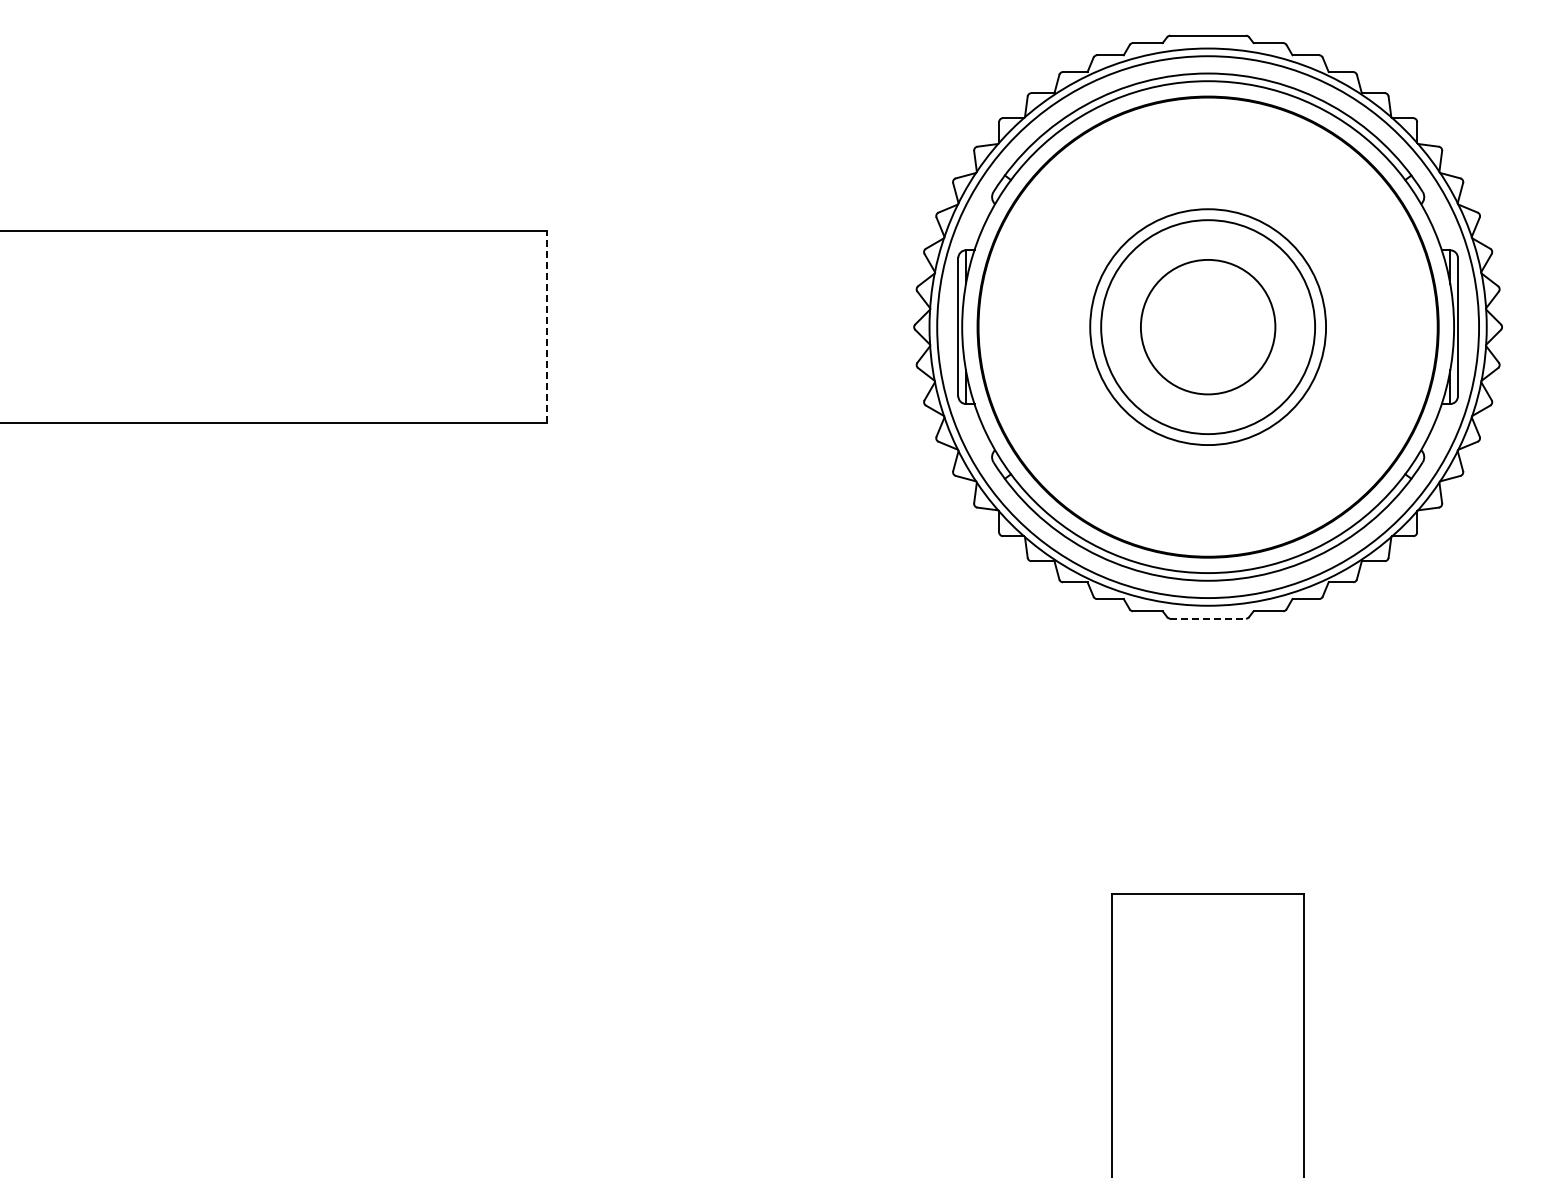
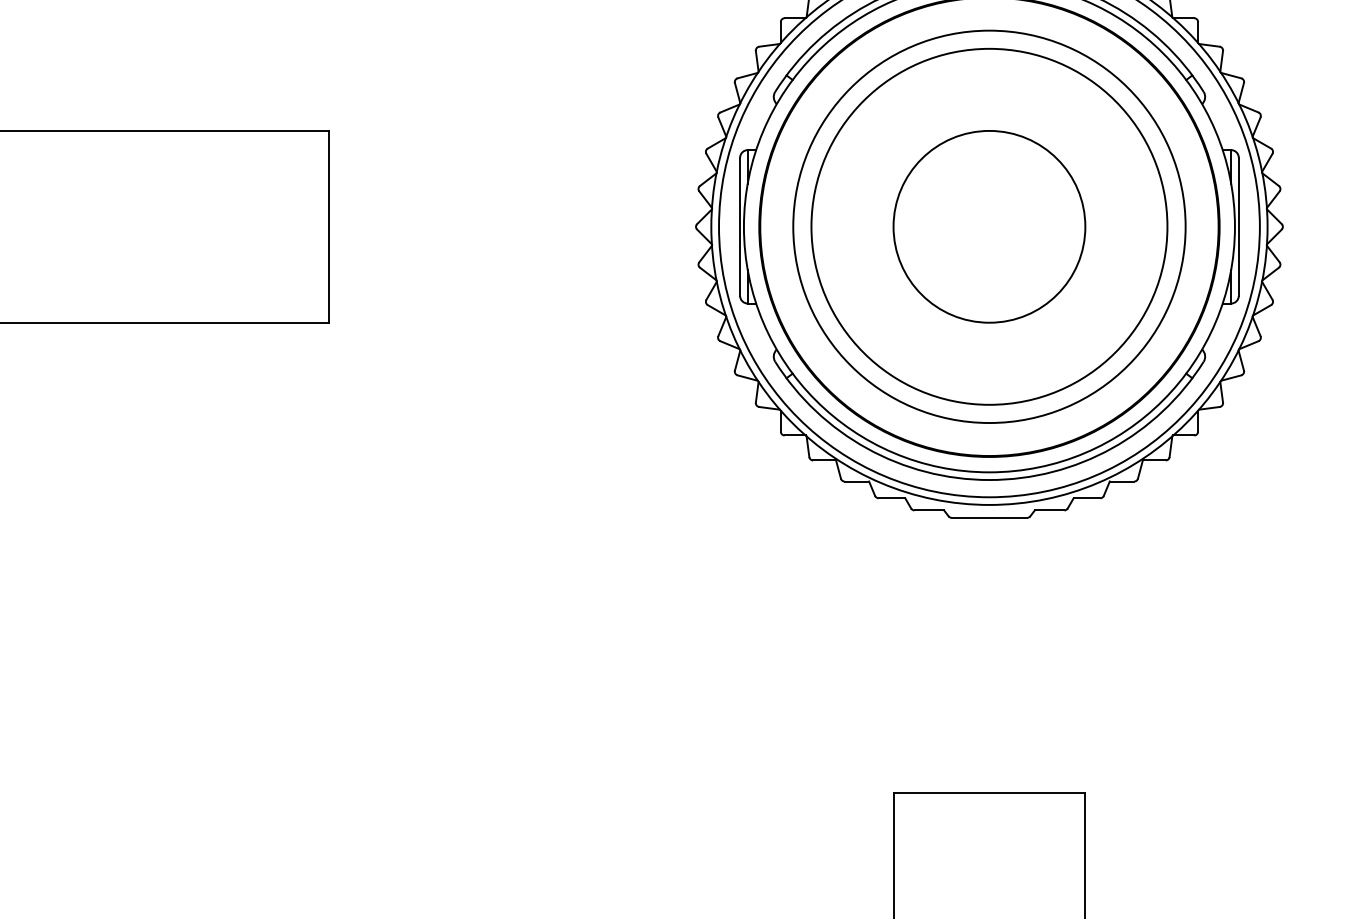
line: (546, 326) -> (329, 226), dashed -> solid
circle: (1207, 326) -> (988, 226), size x1.67
circle: (1207, 326) -> (988, 226), size x1.67
circle: (1208, 327) -> (989, 227), size x1.43
line: (1208, 618) -> (989, 517), dashed -> solid

